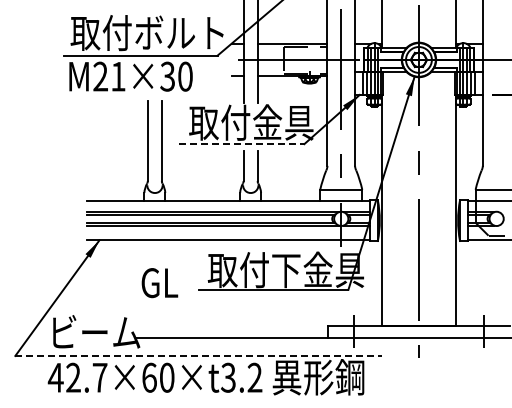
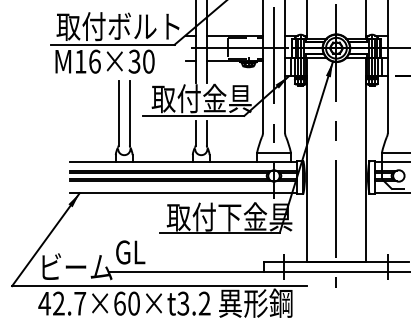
text: (109, 76) -> (87, 61), M21×30 -> M16×30
line: (241, 144) -> (193, 116), dashed -> solid
text: (159, 283) -> (130, 252), moved
line: (198, 355) -> (159, 285), dashed -> solid

